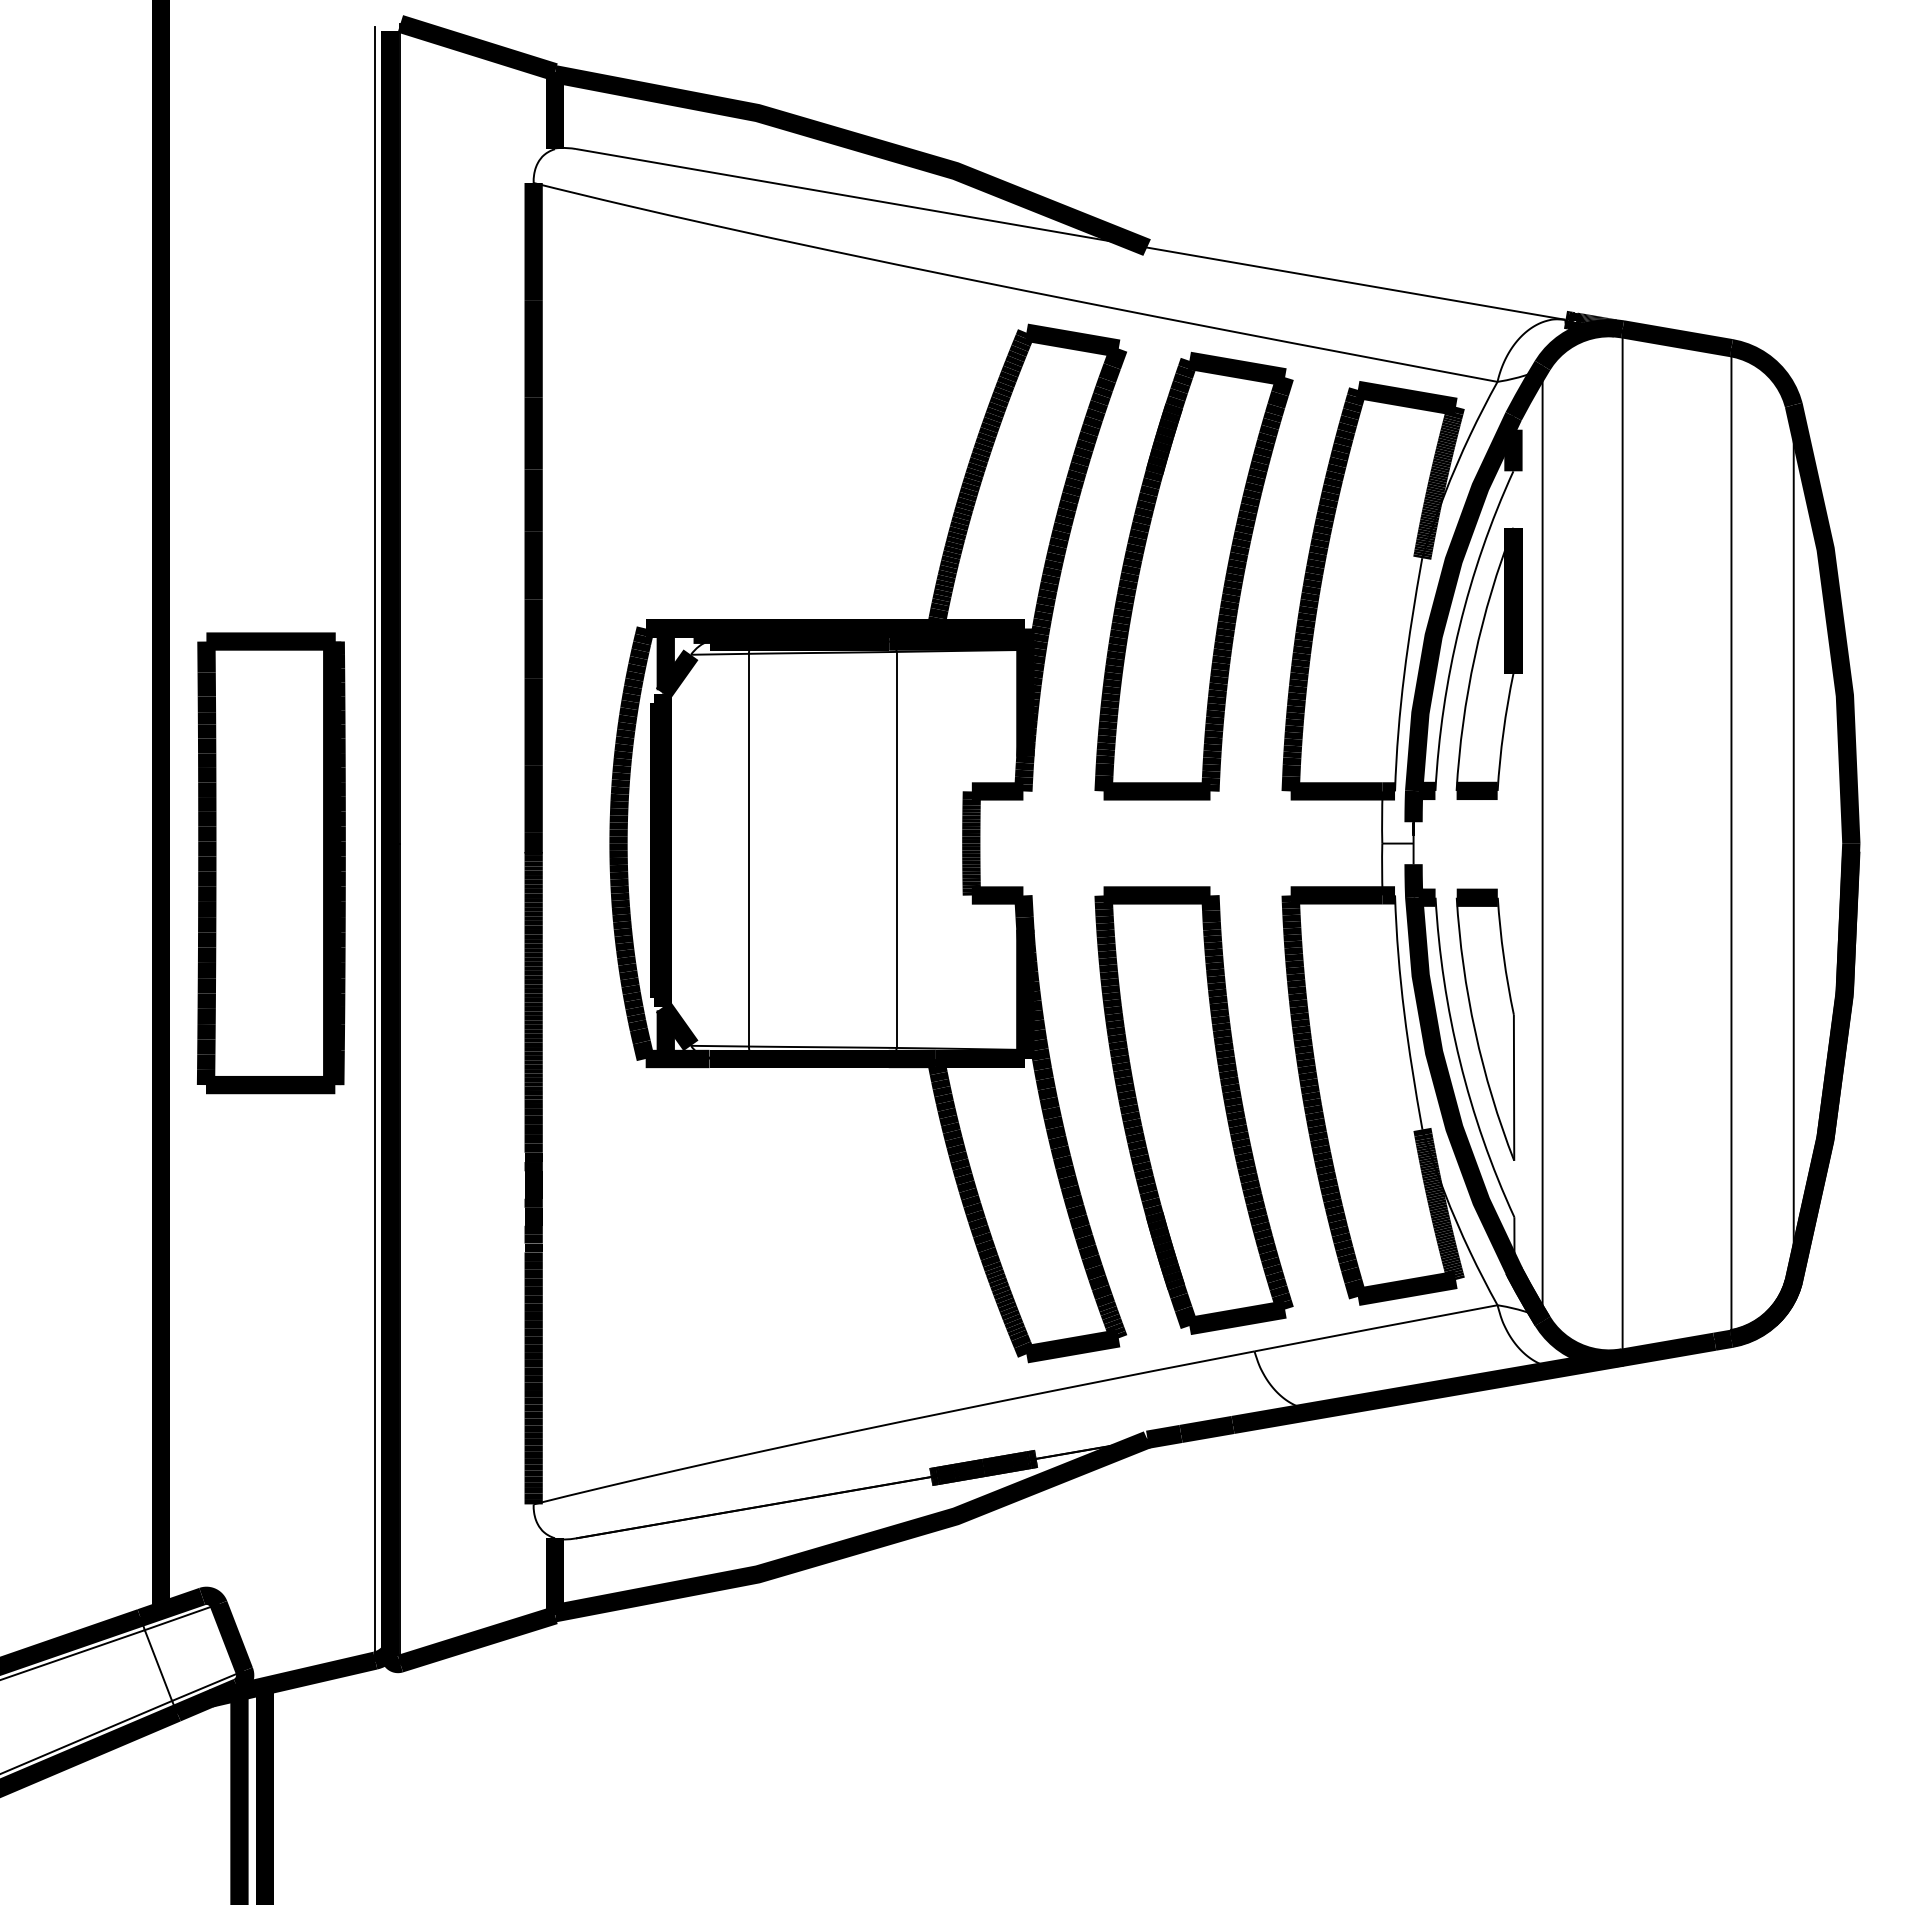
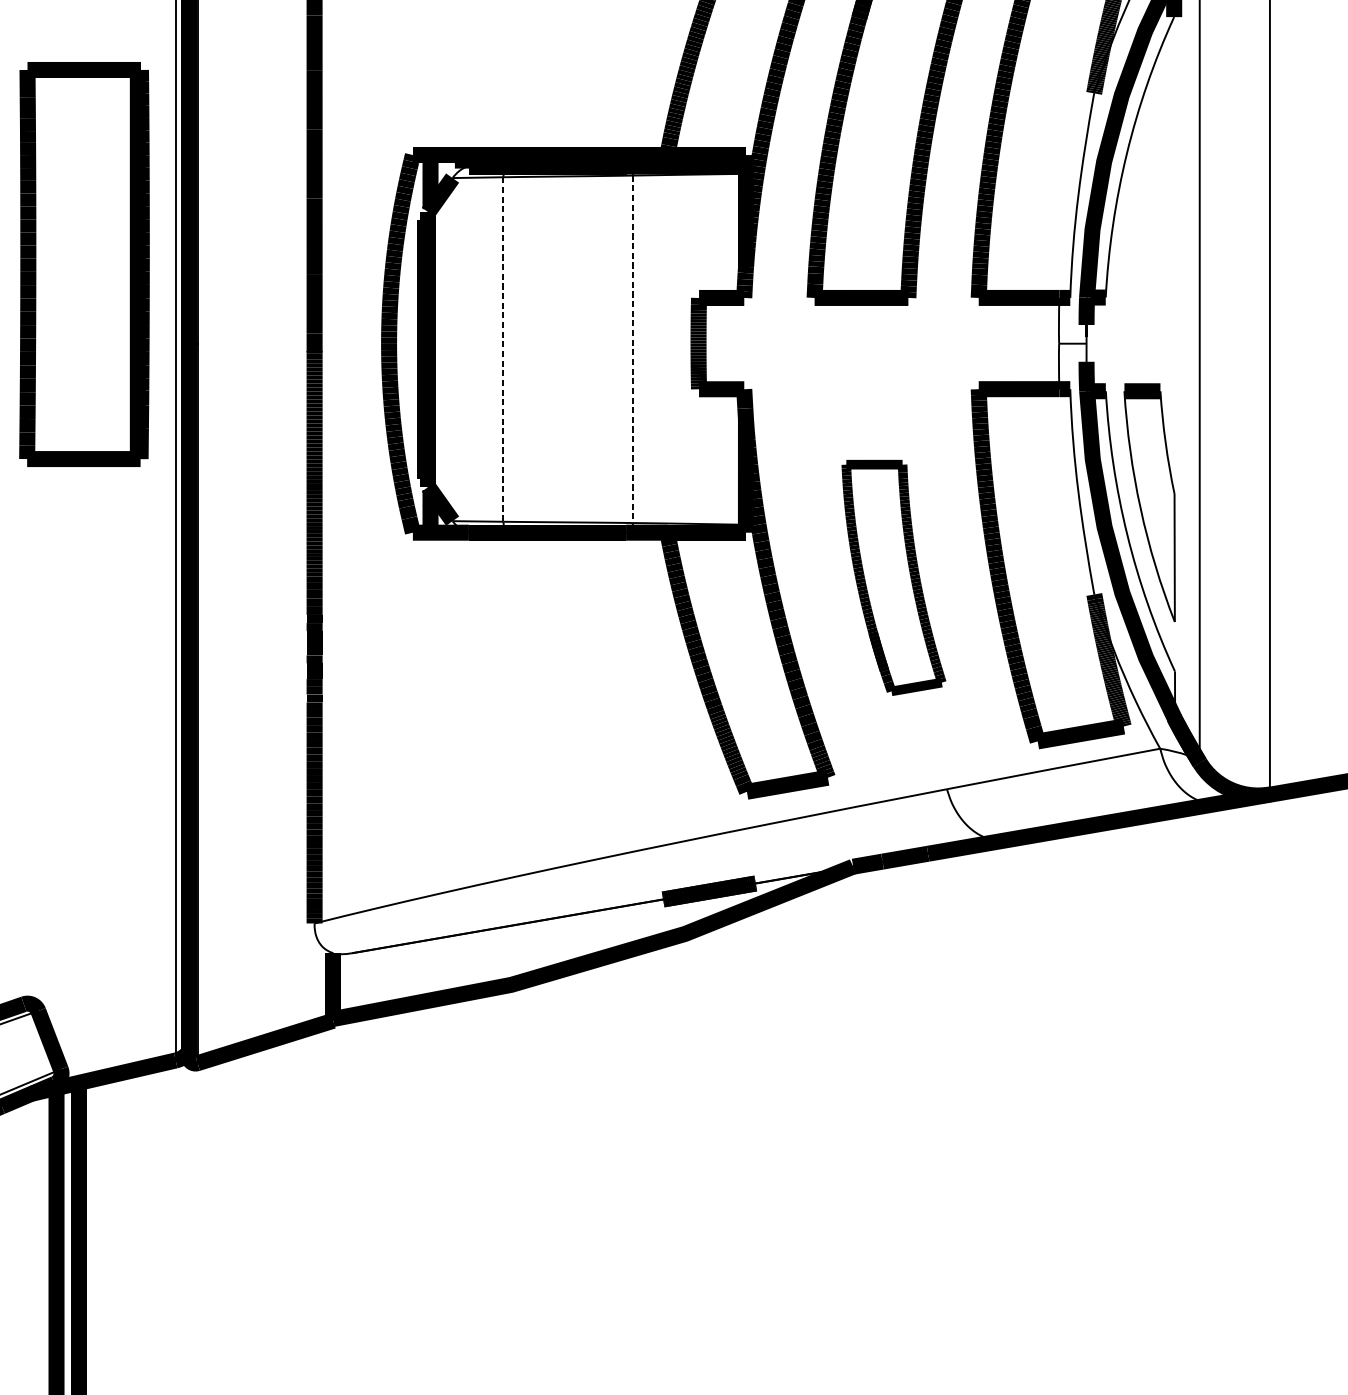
part: (1488, 663) -> (1152, 185), removed
line: (748, 850) -> (503, 349), solid -> dashed
line: (896, 850) -> (632, 349), solid -> dashed
part: (271, 863) -> (84, 264), moved
part: (1193, 1110) -> (893, 577), size x0.6

